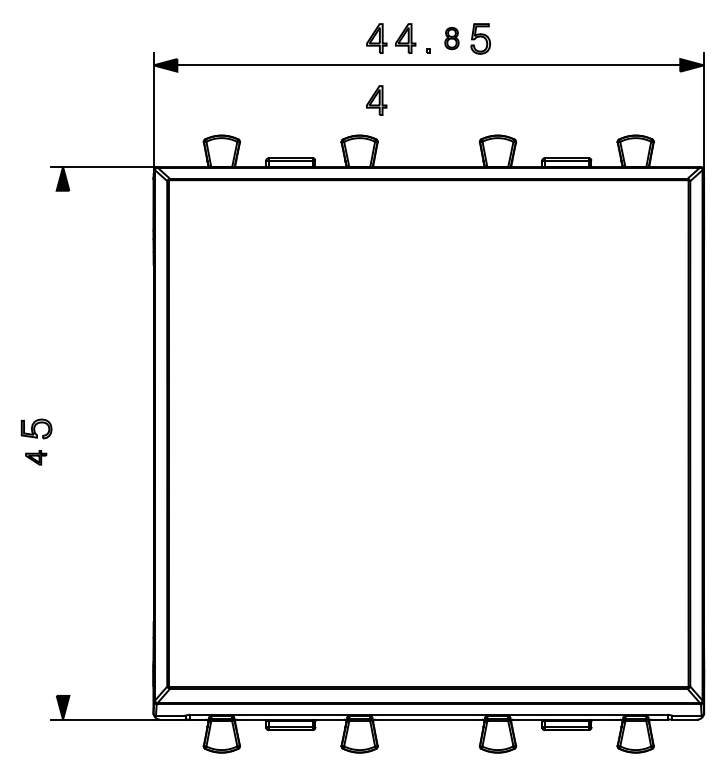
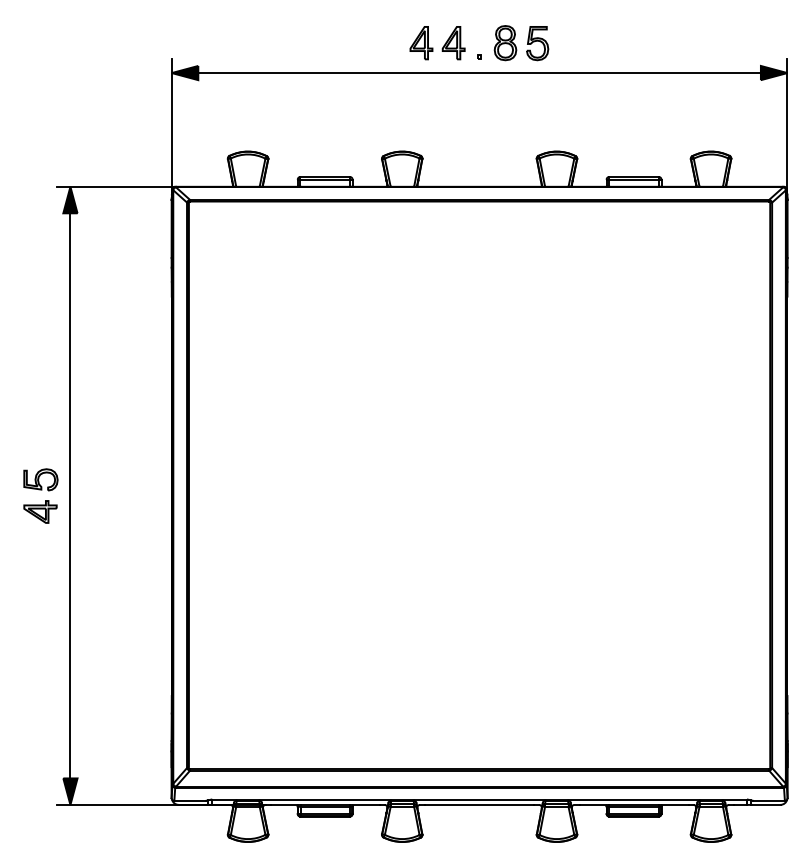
part: (451, 38) -> (505, 43), size x1.43
part: (376, 100) -> (421, 112), removed
line: (63, 442) -> (70, 494), added
part: (35, 457) -> (39, 511), size x1.43

